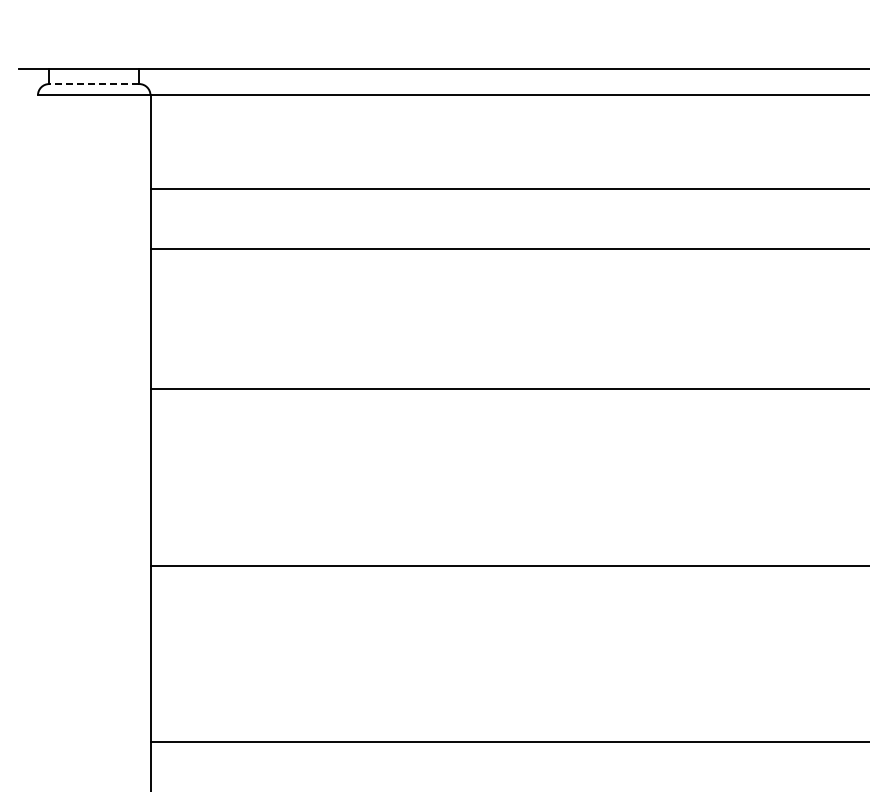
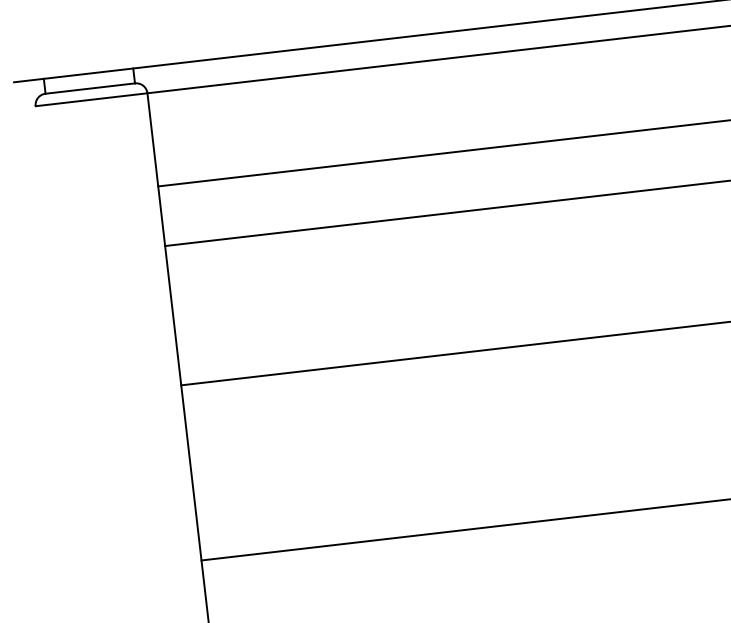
line: (93, 84) -> (89, 89), dashed -> solid

